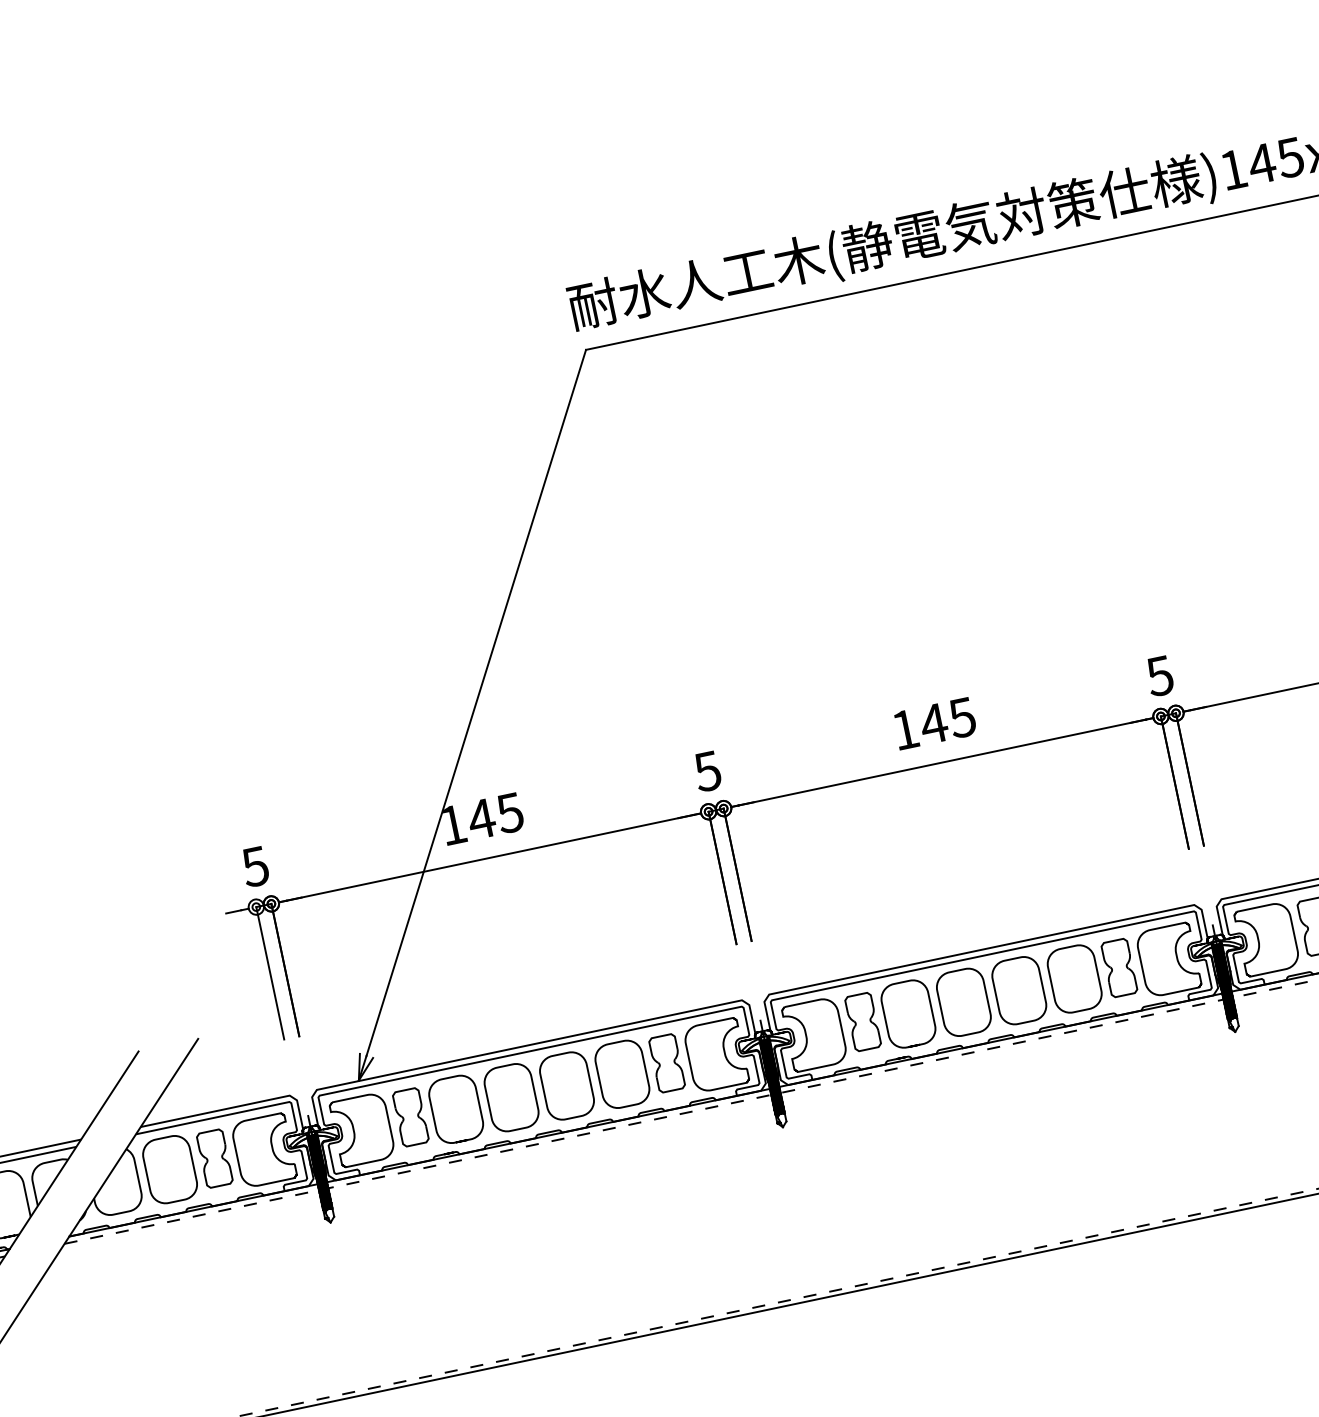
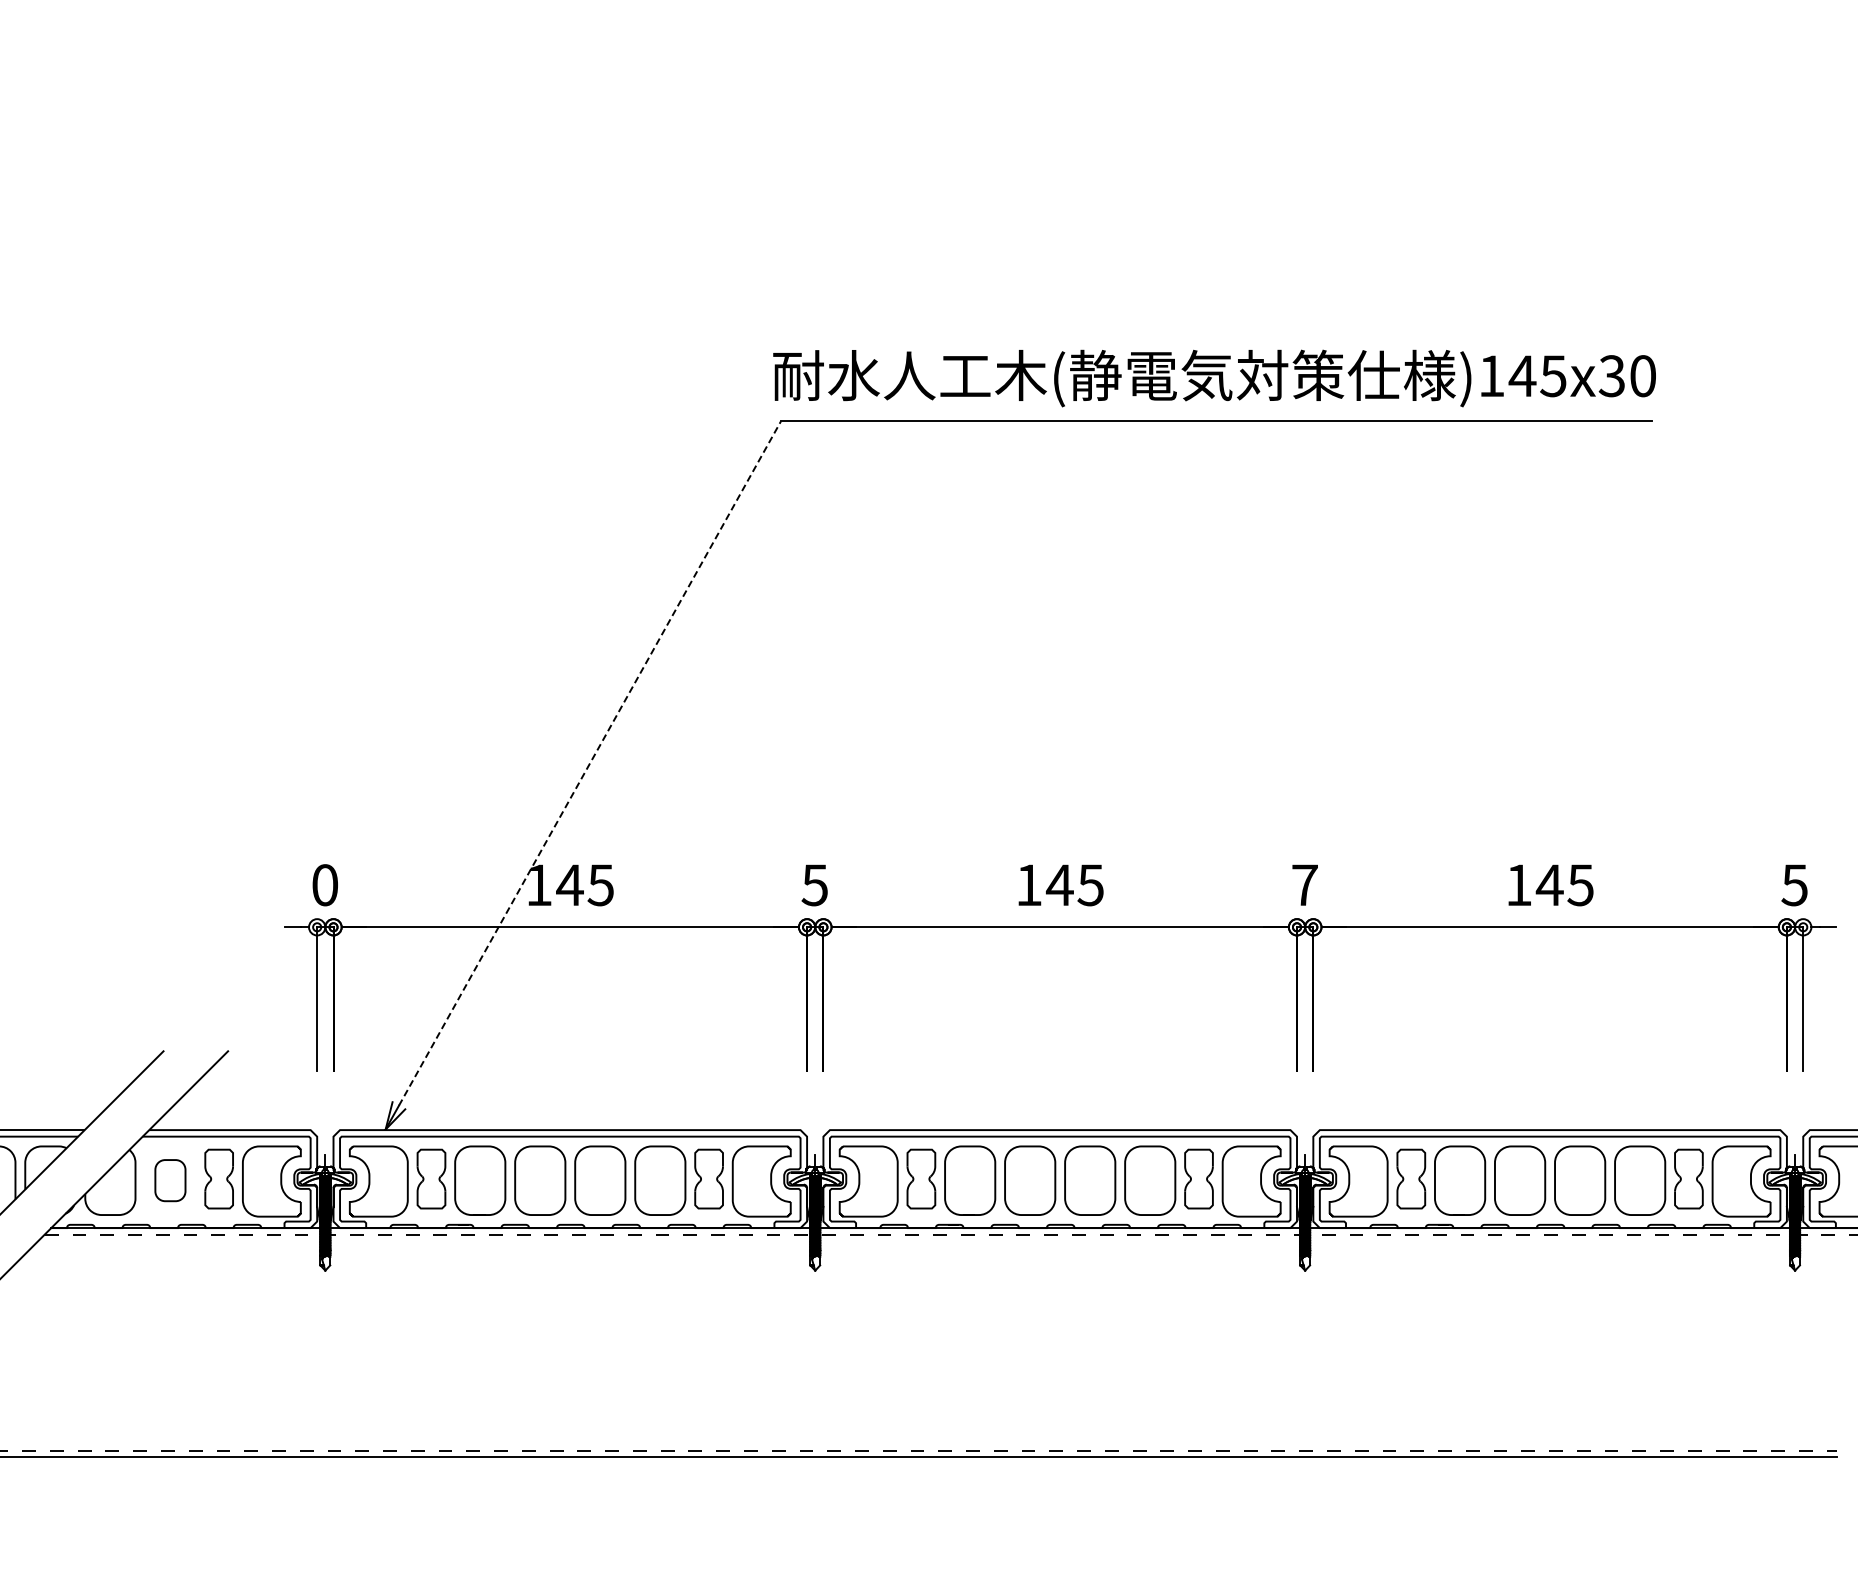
text: (1159, 676) -> (1304, 885), 5 -> 7
line: (475, 702) -> (589, 763), solid -> dashed
text: (254, 867) -> (324, 885), 5 -> 0
part: (170, 1169) -> (170, 1180), size x0.6

